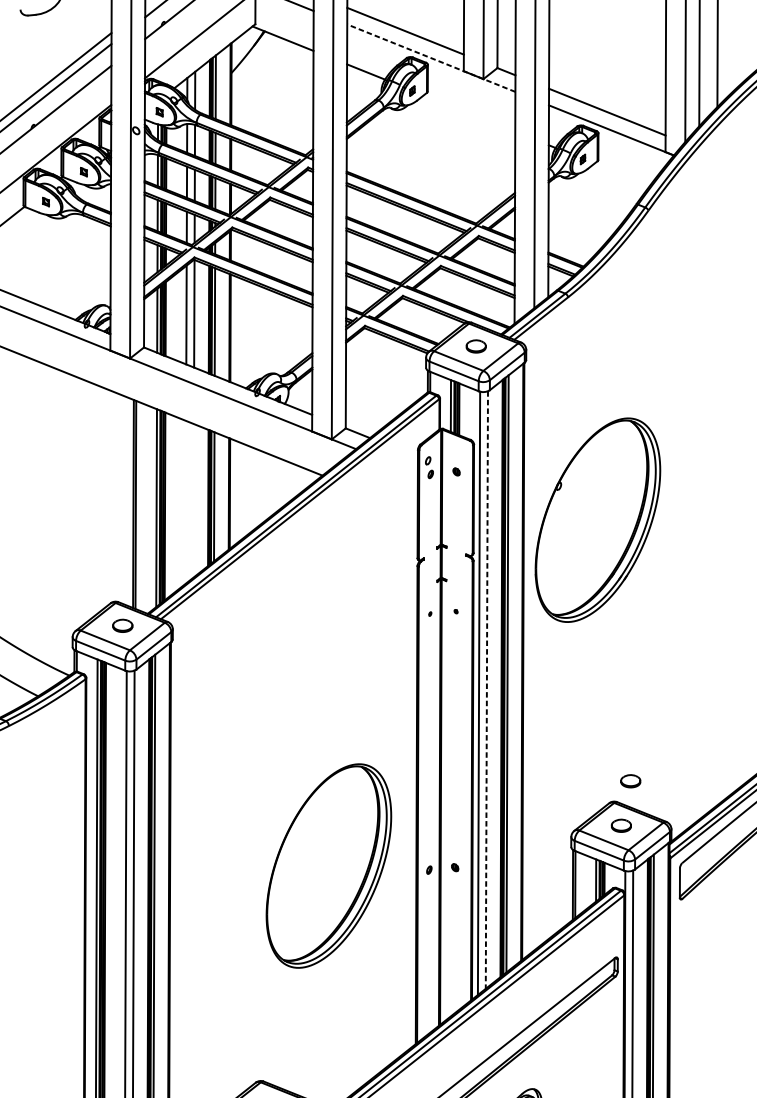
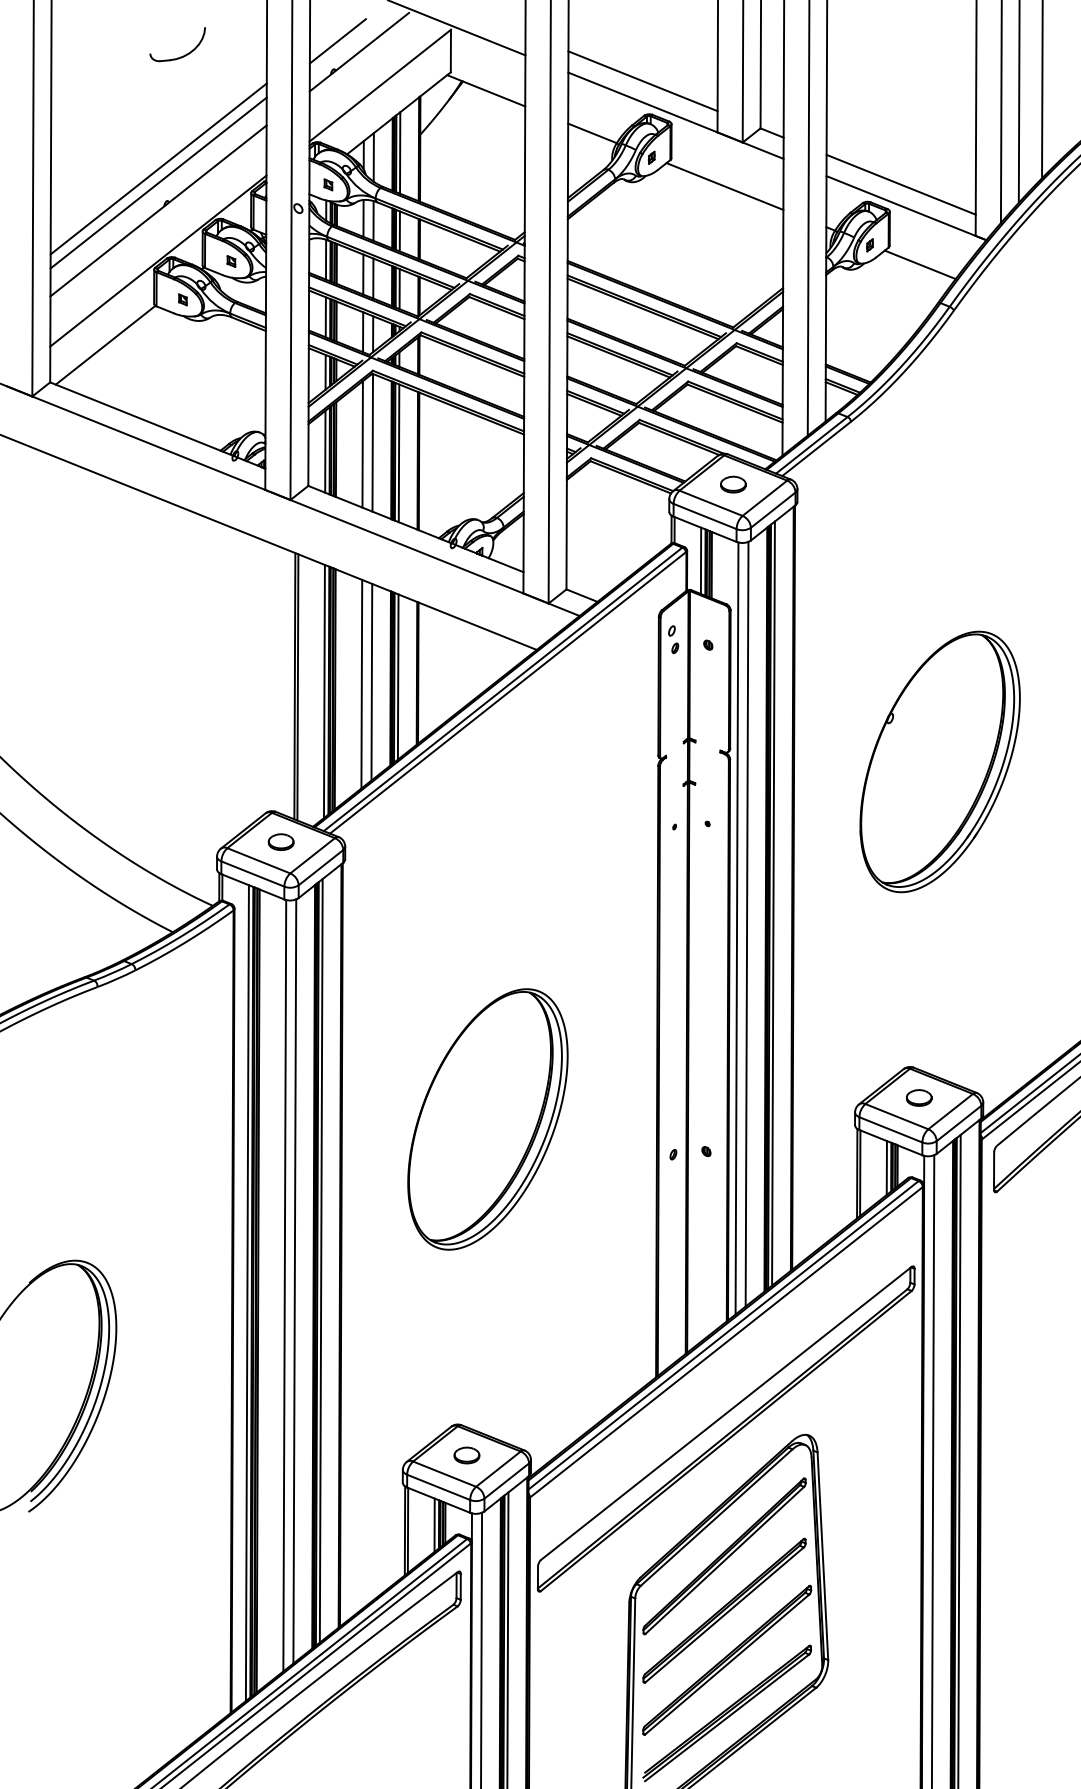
line: (430, 58) -> (675, 115), dashed -> solid
line: (469, 113) -> (724, 186), added
line: (621, 174) -> (919, 264), added
line: (193, 500) -> (371, 681), added
line: (185, 501) -> (361, 683), added
part: (597, 519) -> (939, 761), moved
line: (487, 690) -> (747, 924), dashed -> solid
part: (631, 780) -> (931, 1040), removed
part: (328, 866) -> (487, 1119), moved

